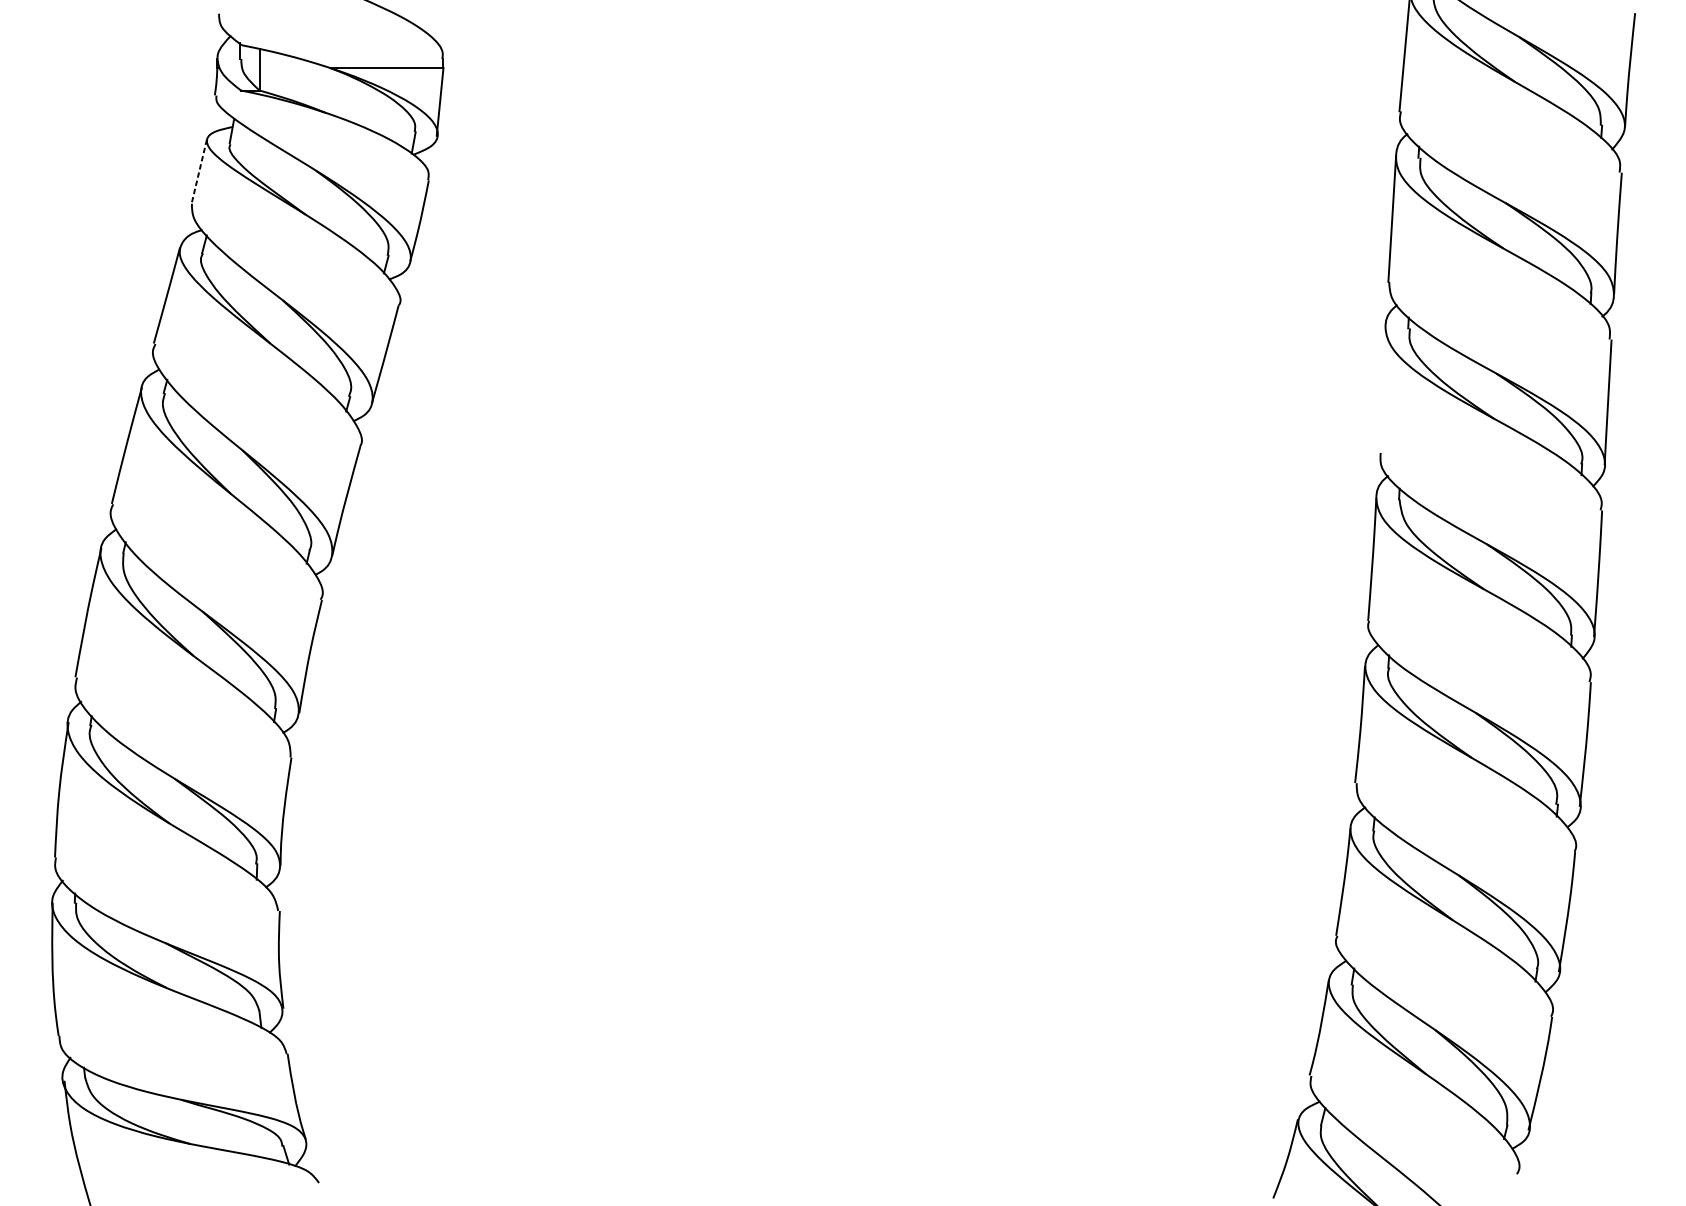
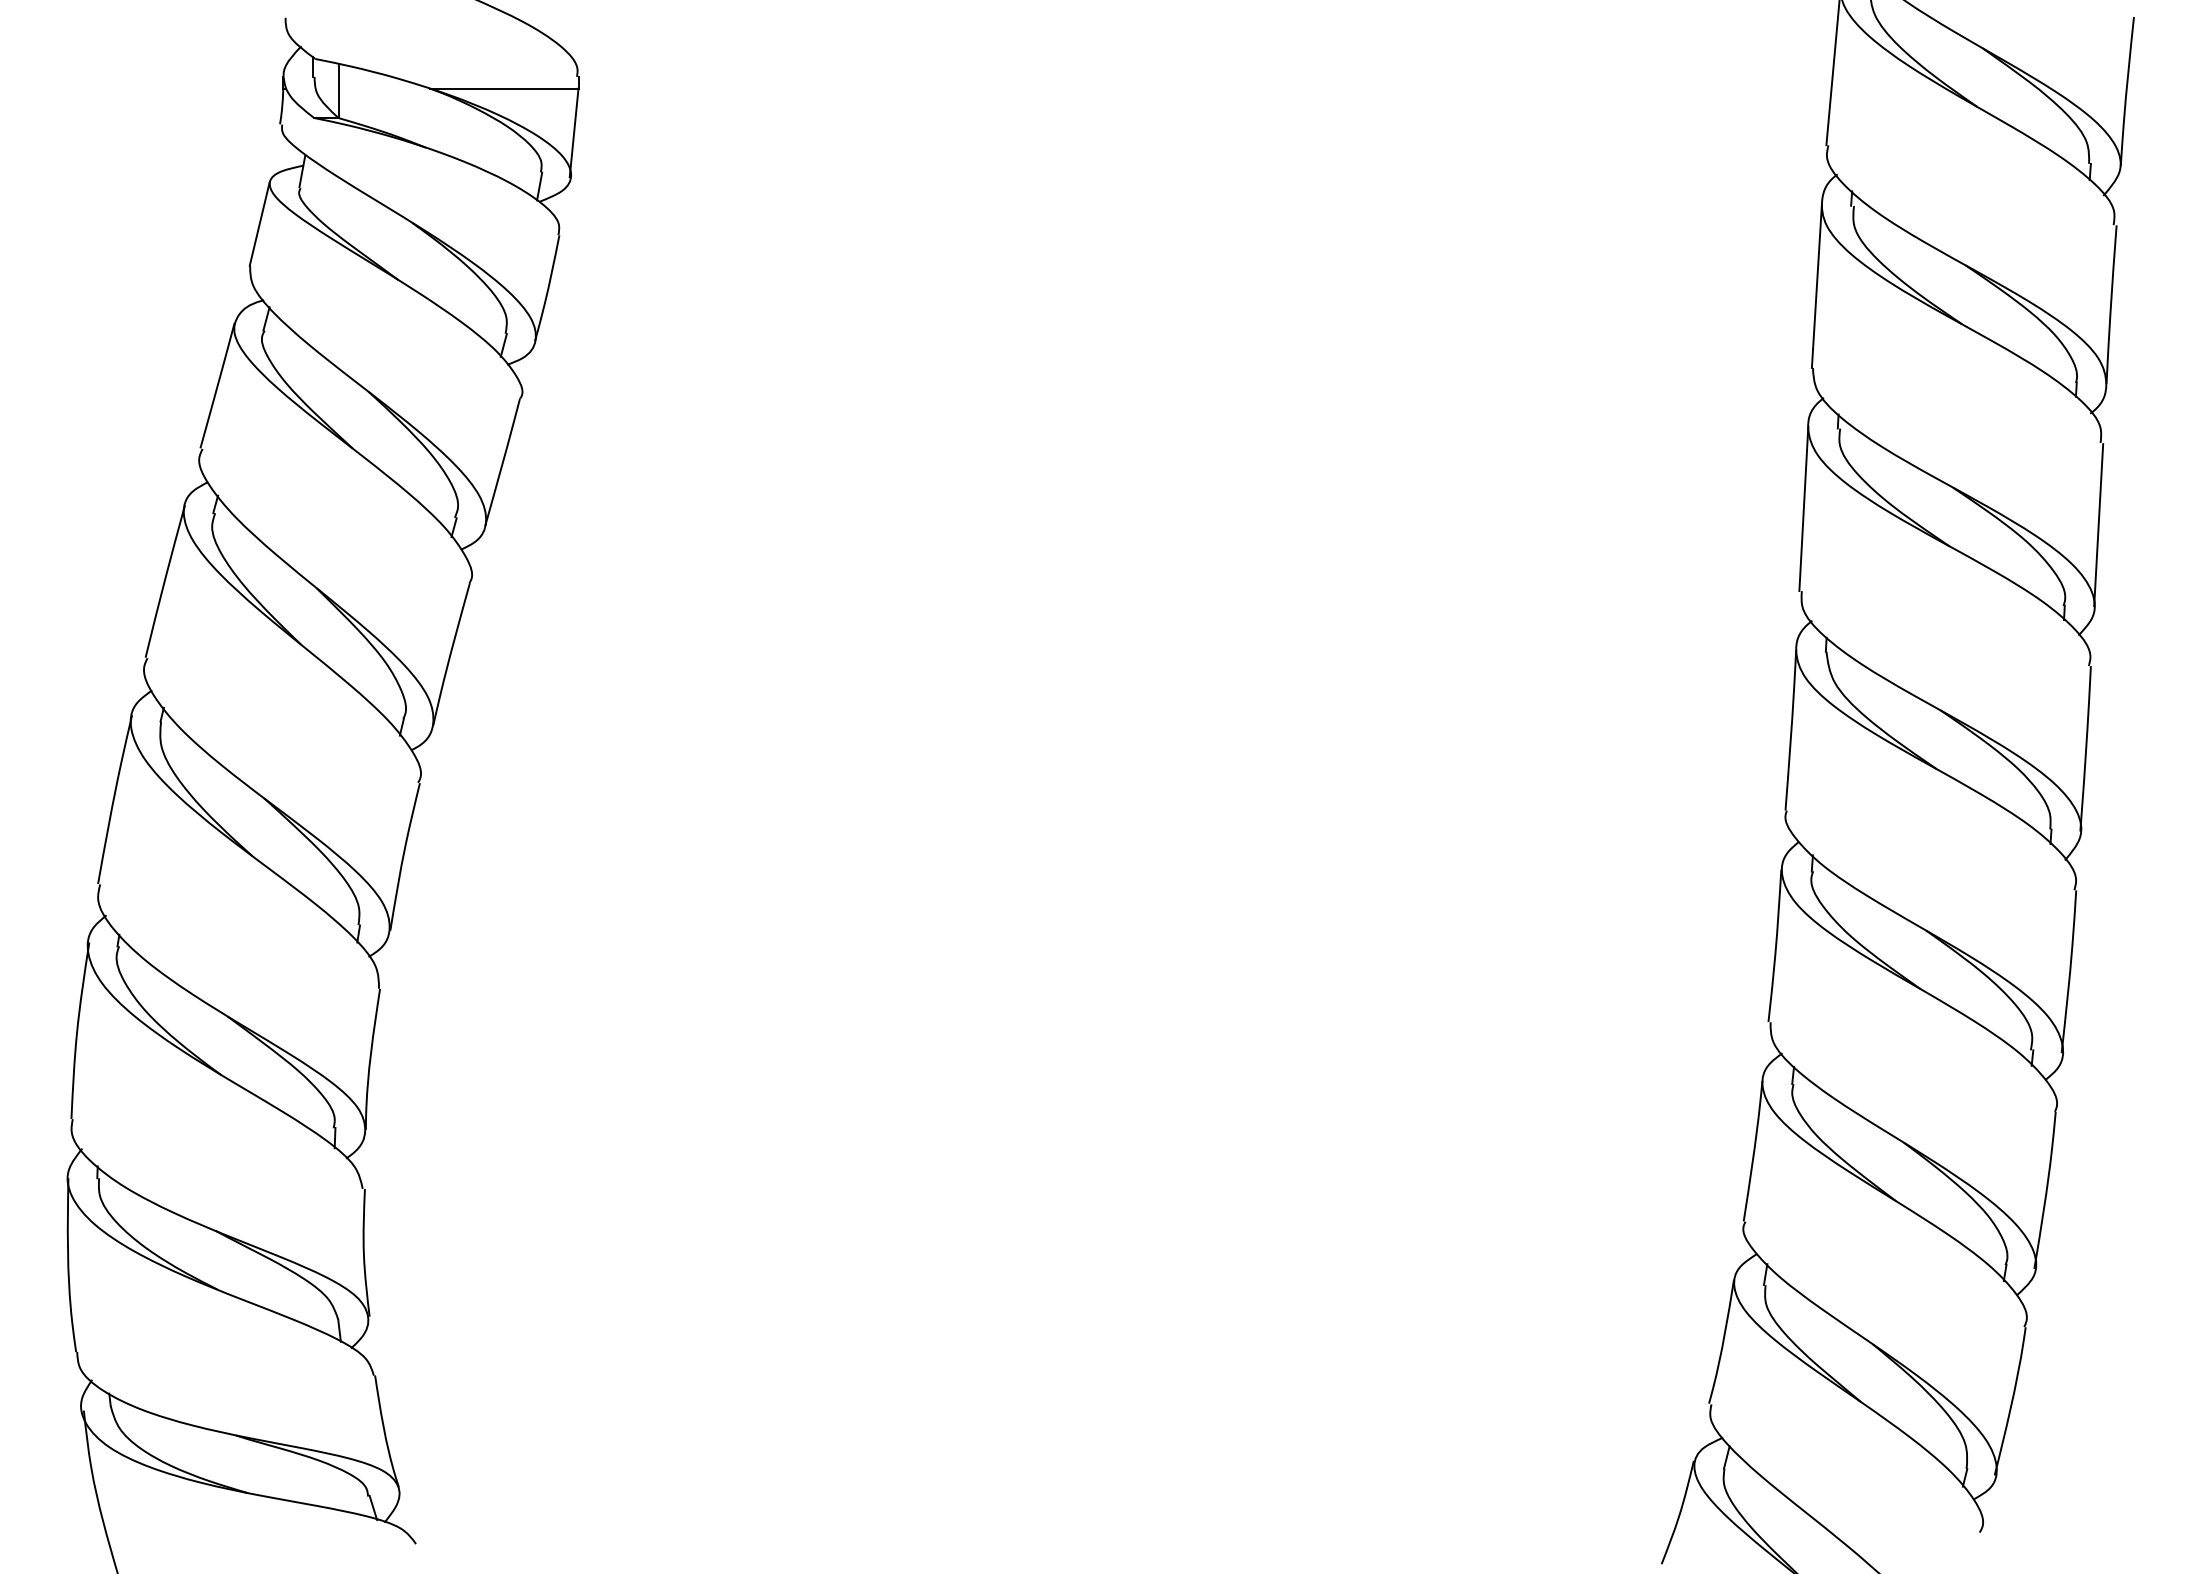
line: (199, 172) -> (259, 224), dashed -> solid
line: (1381, 389) -> (1803, 508), added

